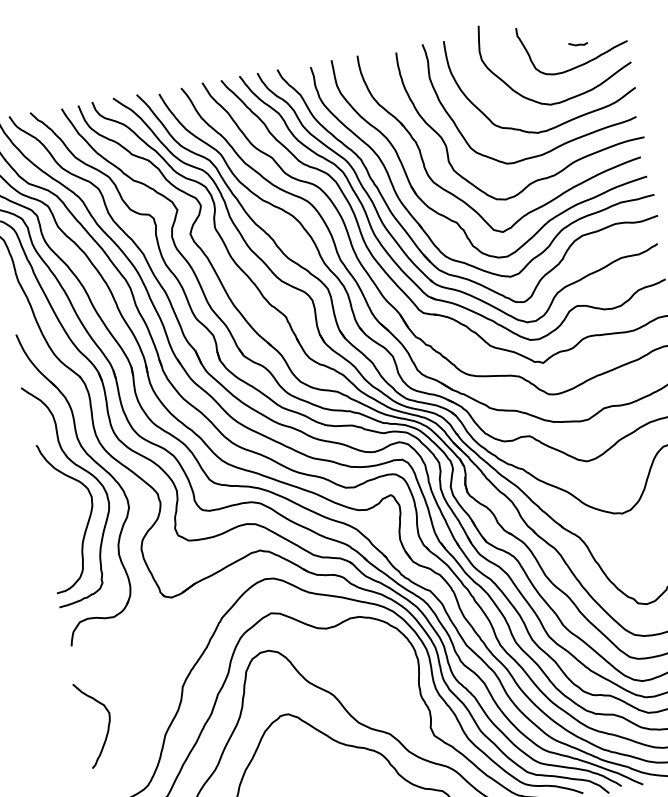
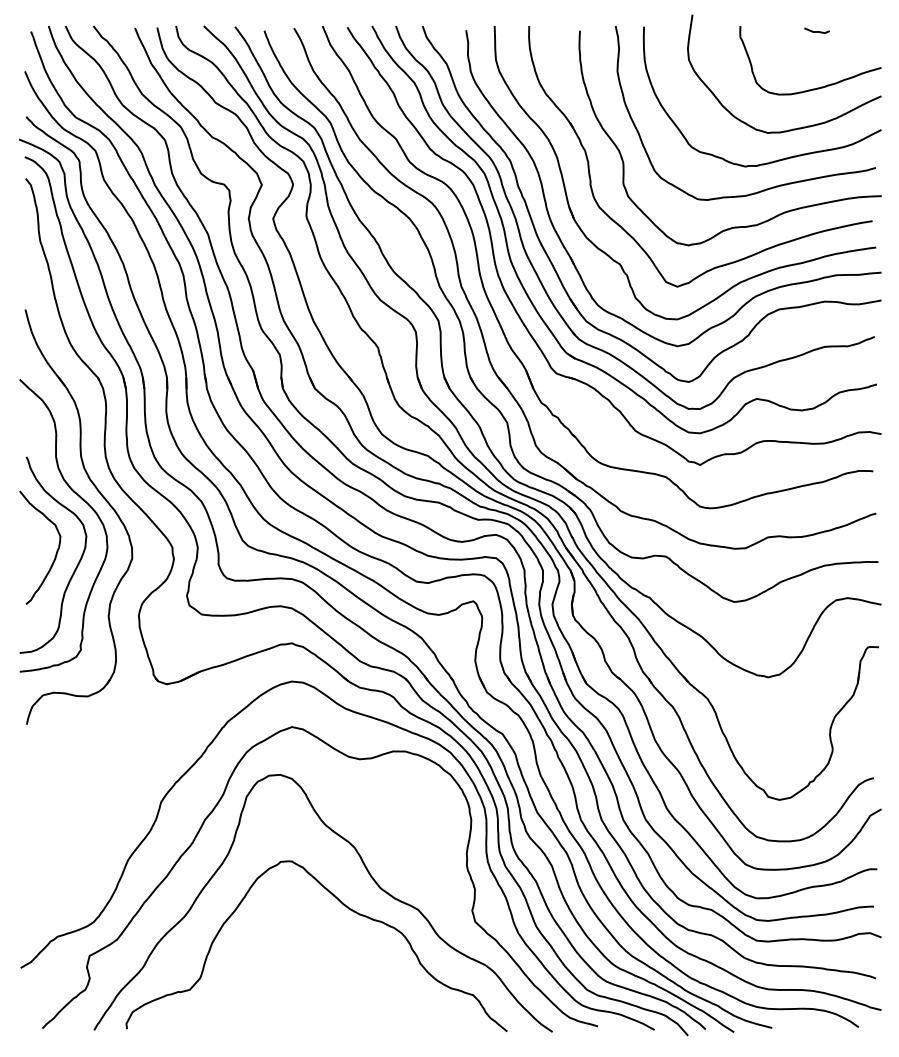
line: (577, 44) -> (816, 31), moved
curve: (107, 726) -> (55, 553), moved

